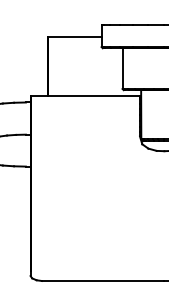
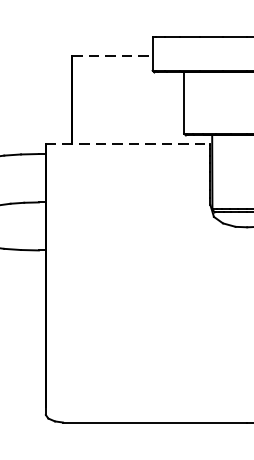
line: (74, 37) -> (111, 56), solid -> dashed
line: (85, 95) -> (128, 143), solid -> dashed

